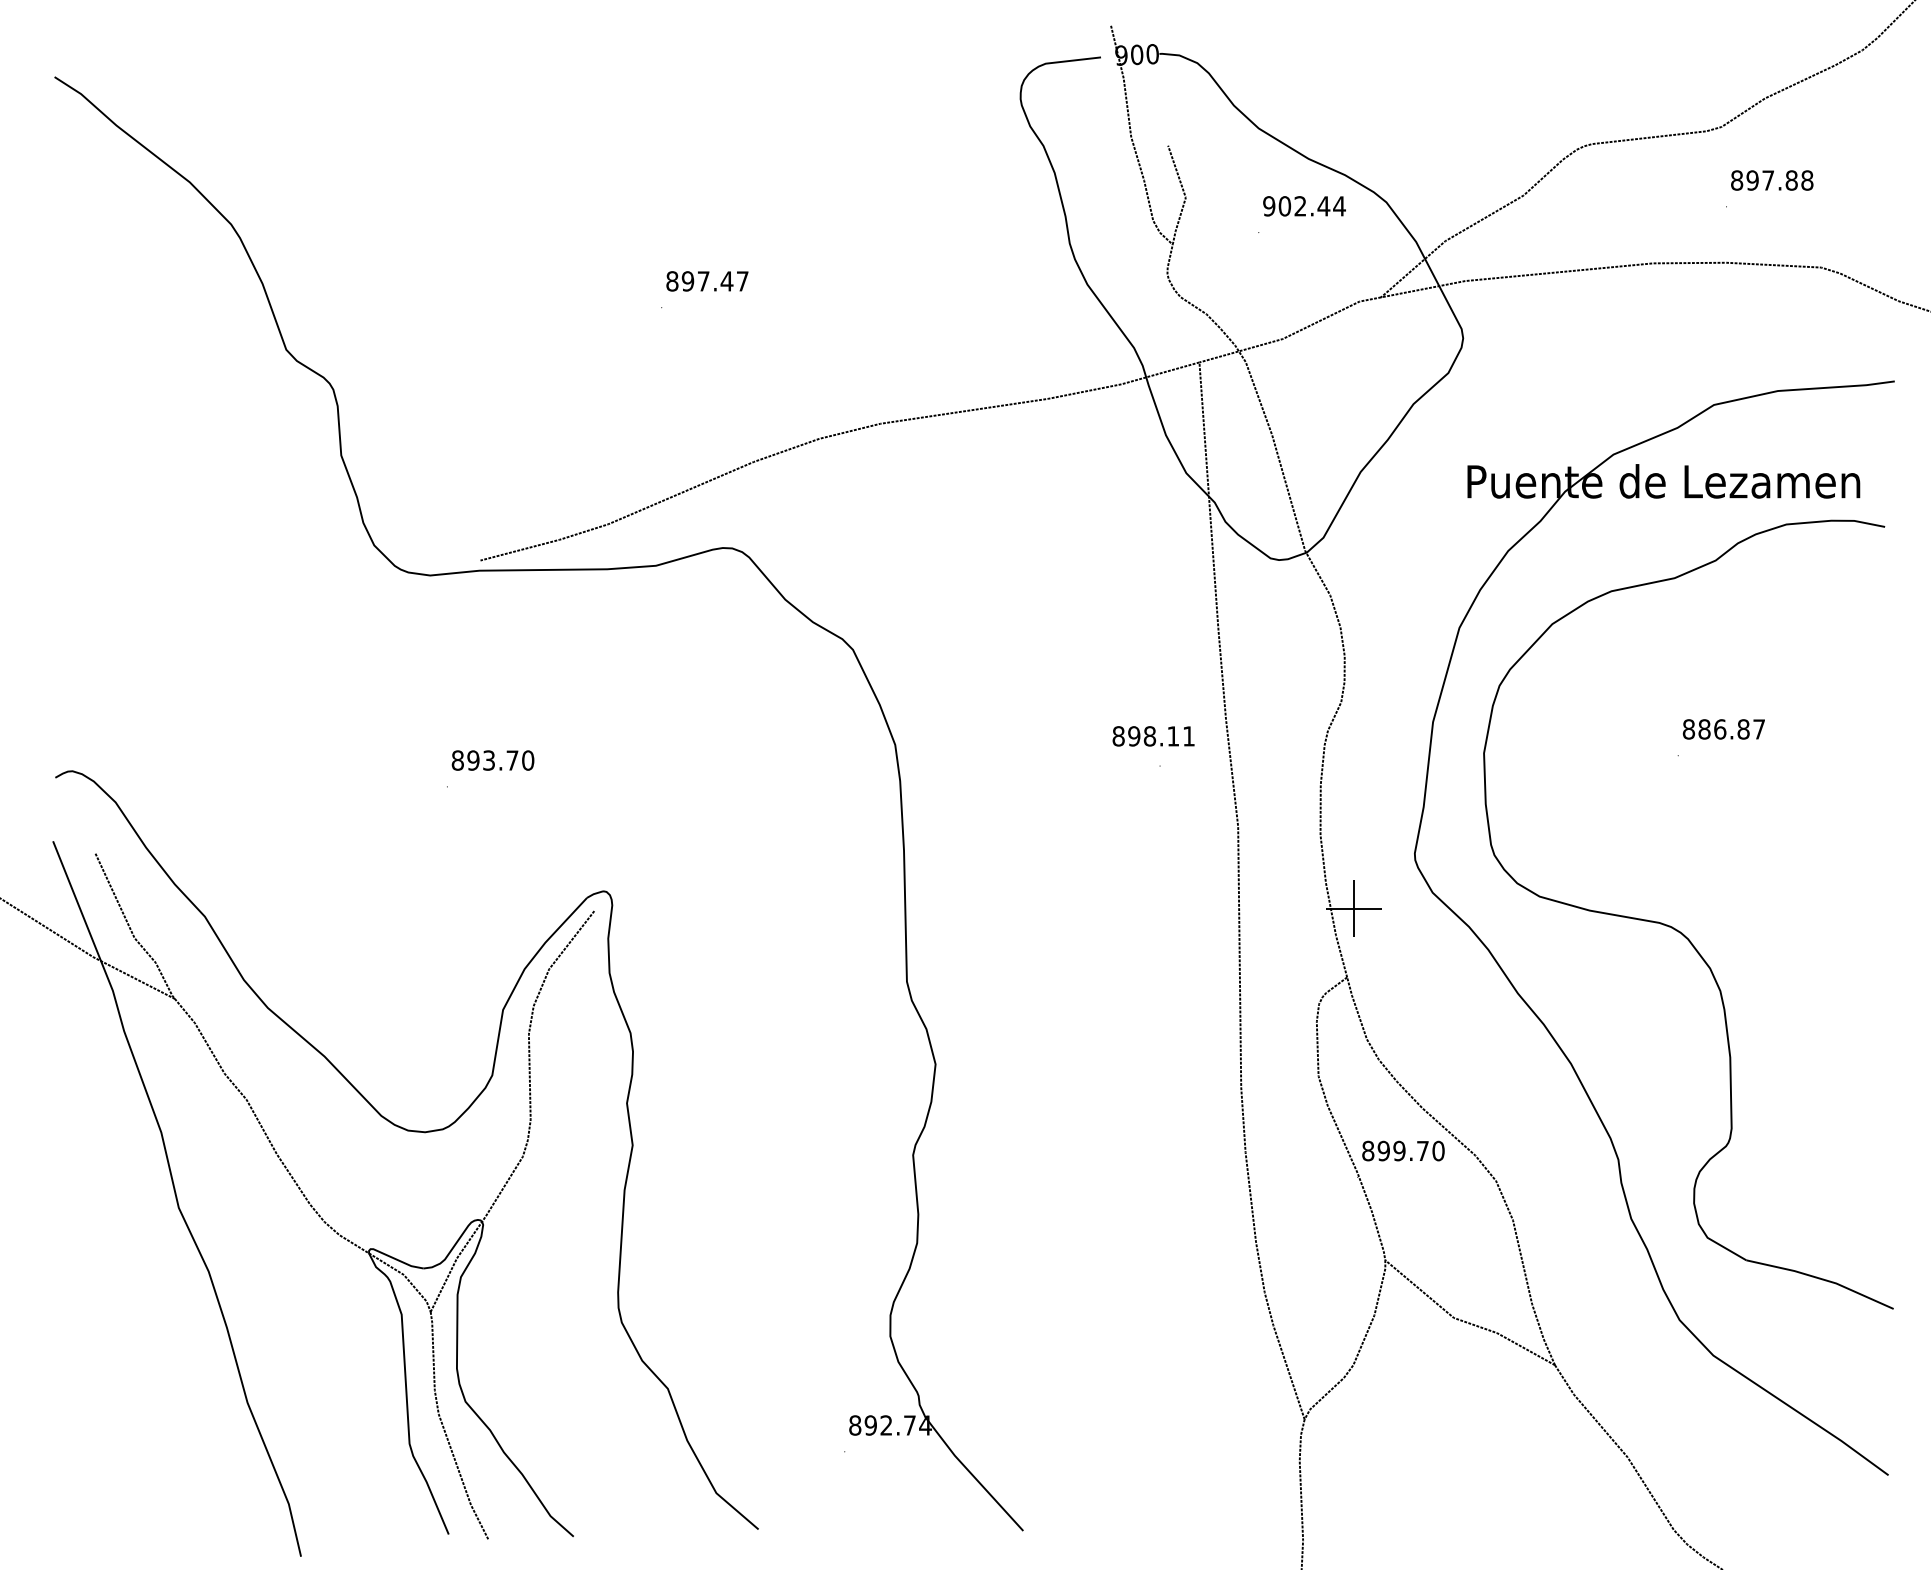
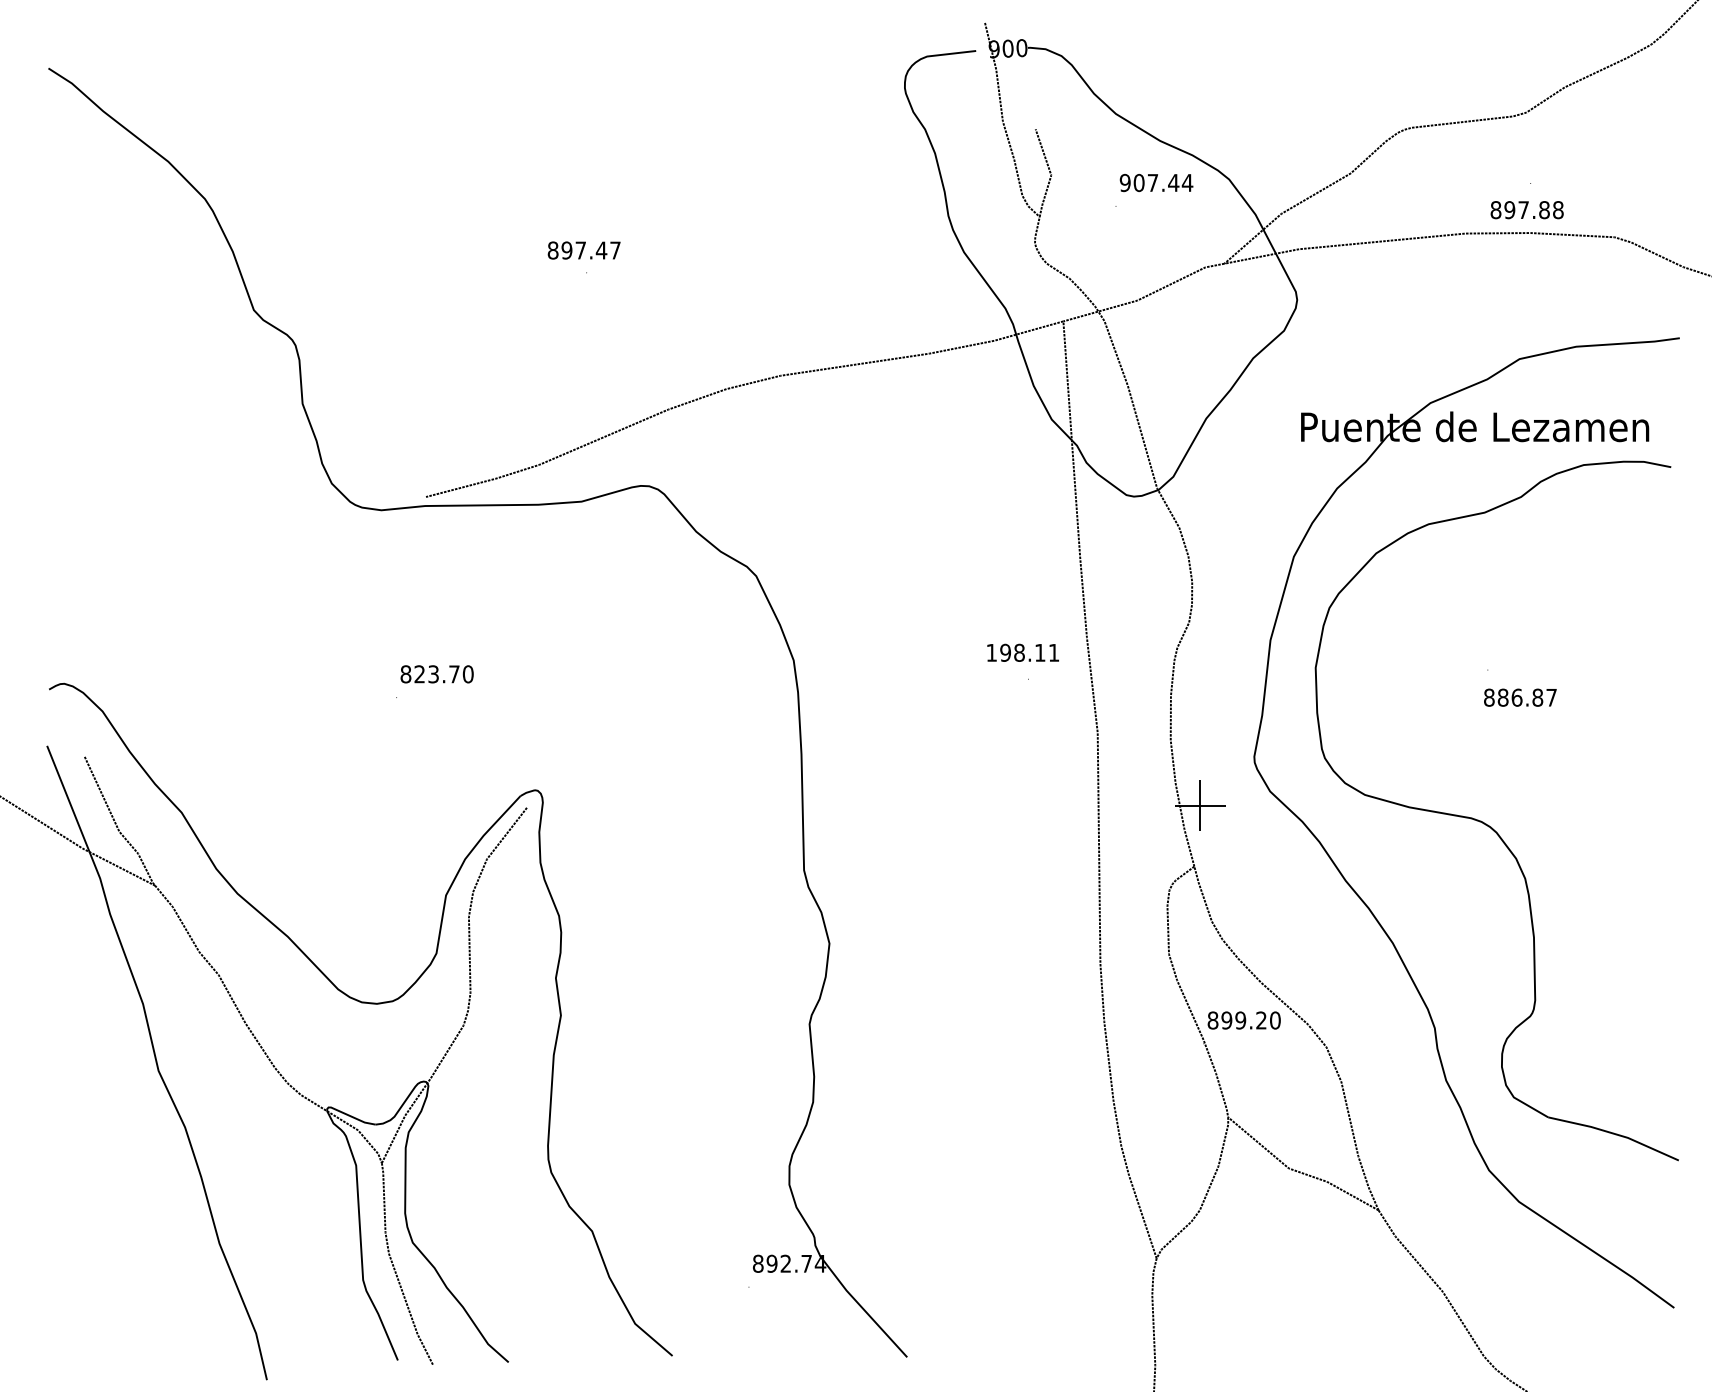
text: (1771, 180) -> (1526, 210), moved
text: (1299, 205) -> (1152, 182), 902.44 -> 907.44
text: (706, 281) -> (583, 250), moved
text: (1724, 729) -> (1520, 697), moved
text: (1118, 735) -> (991, 652), 898.11 -> 198.11
text: (473, 760) -> (419, 674), 893.70 -> 823.70
text: (1422, 1151) -> (1261, 1020), 899.70 -> 899.20

